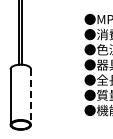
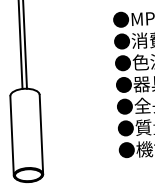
line: (31, 97) -> (42, 135), dashed -> solid

